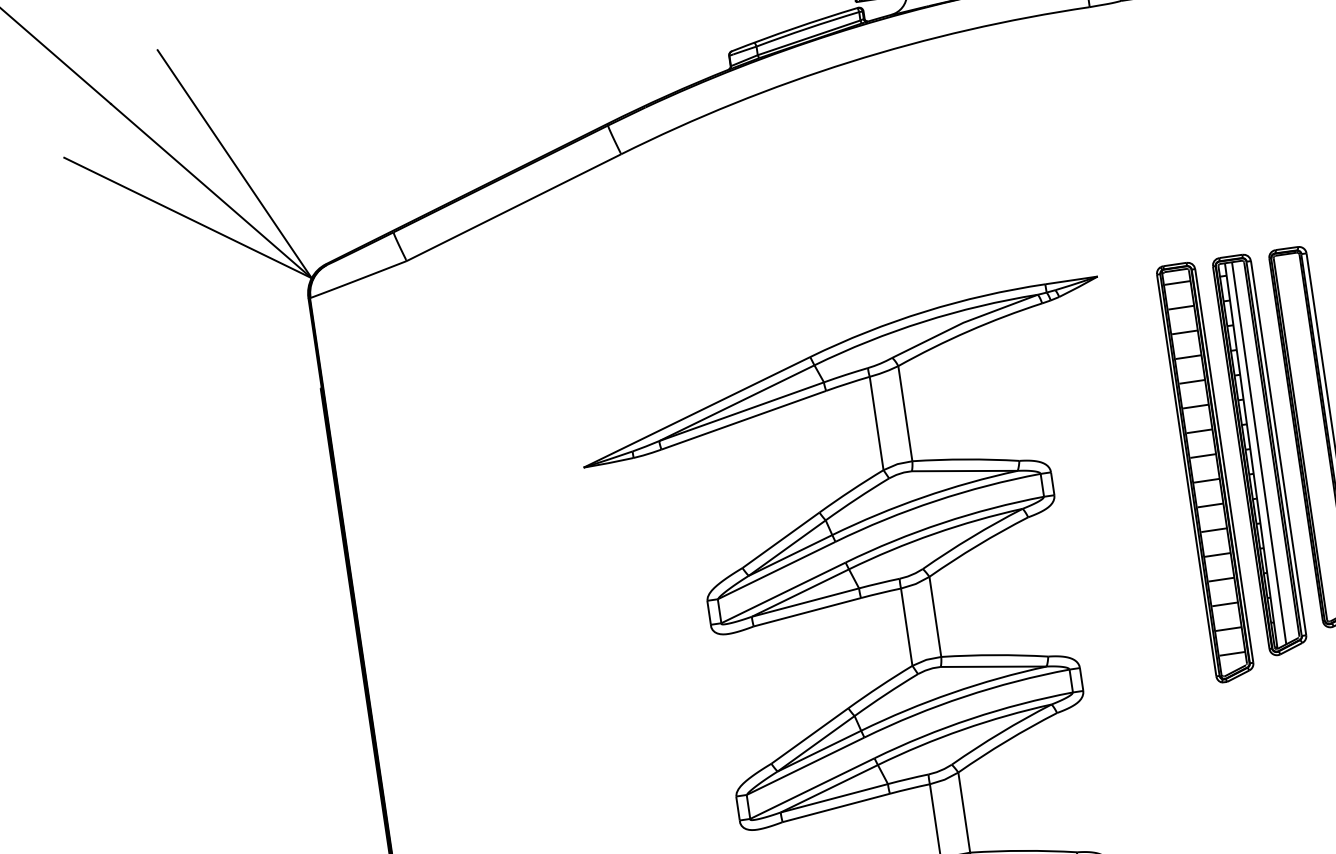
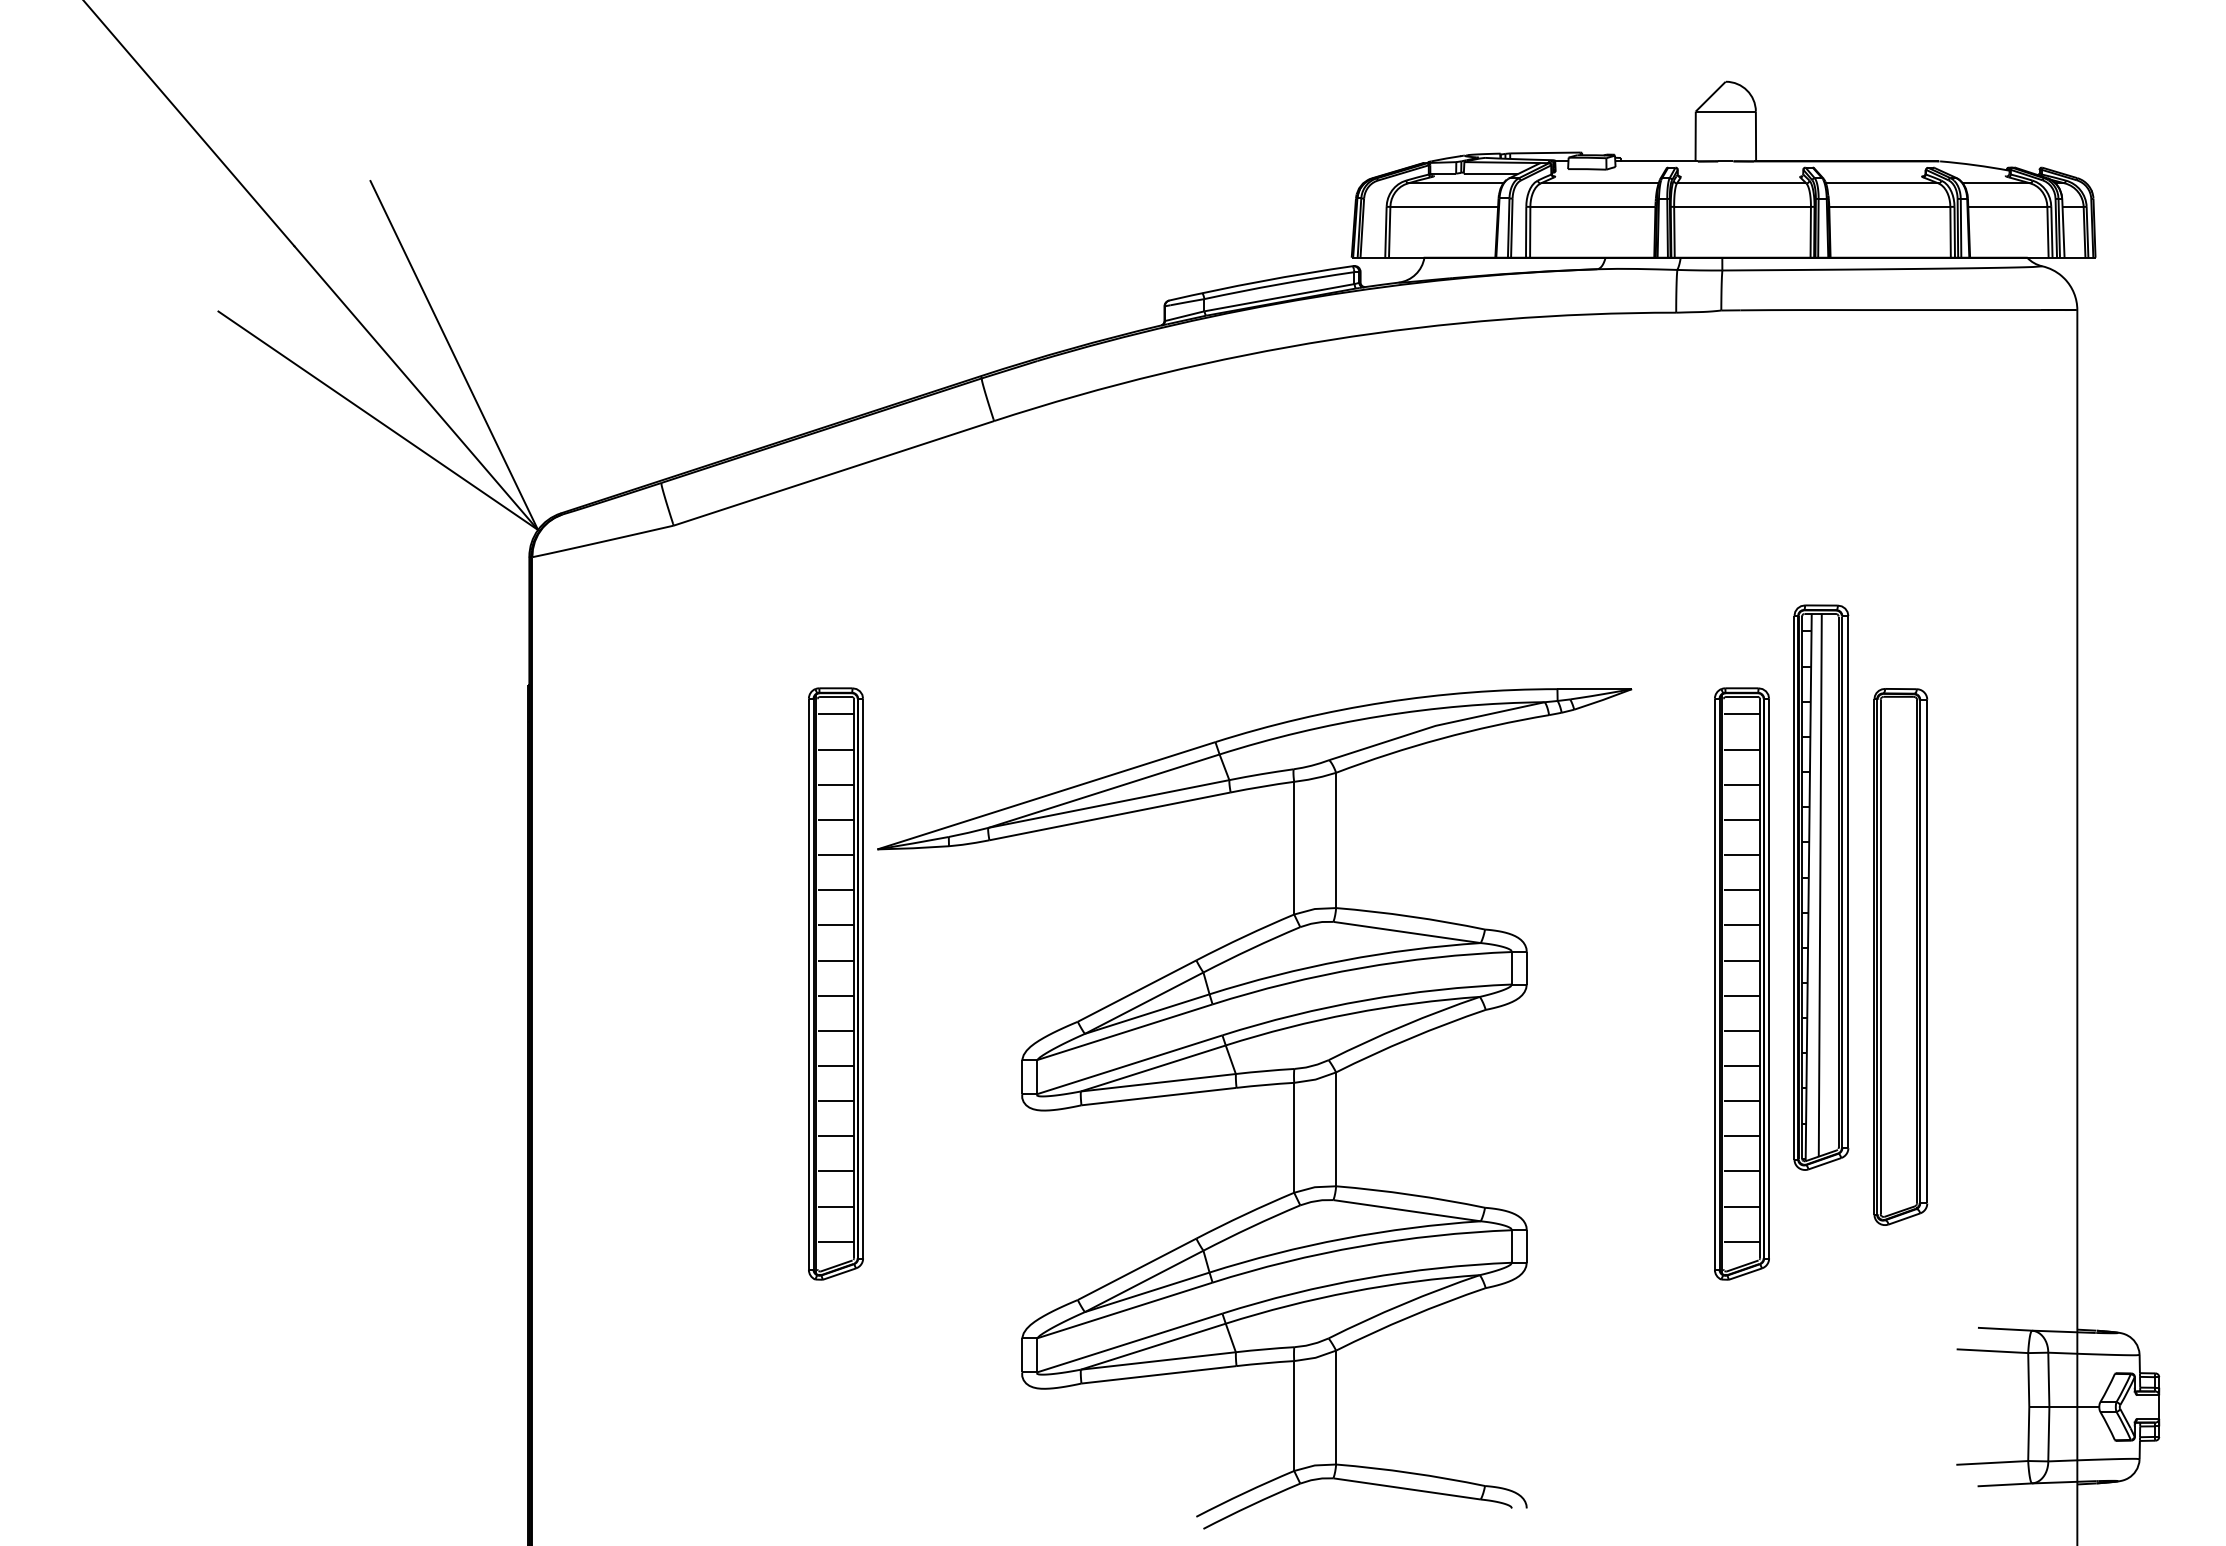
part: (1260, 454) -> (1821, 887), moved
part: (568, 566) -> (835, 983), added

